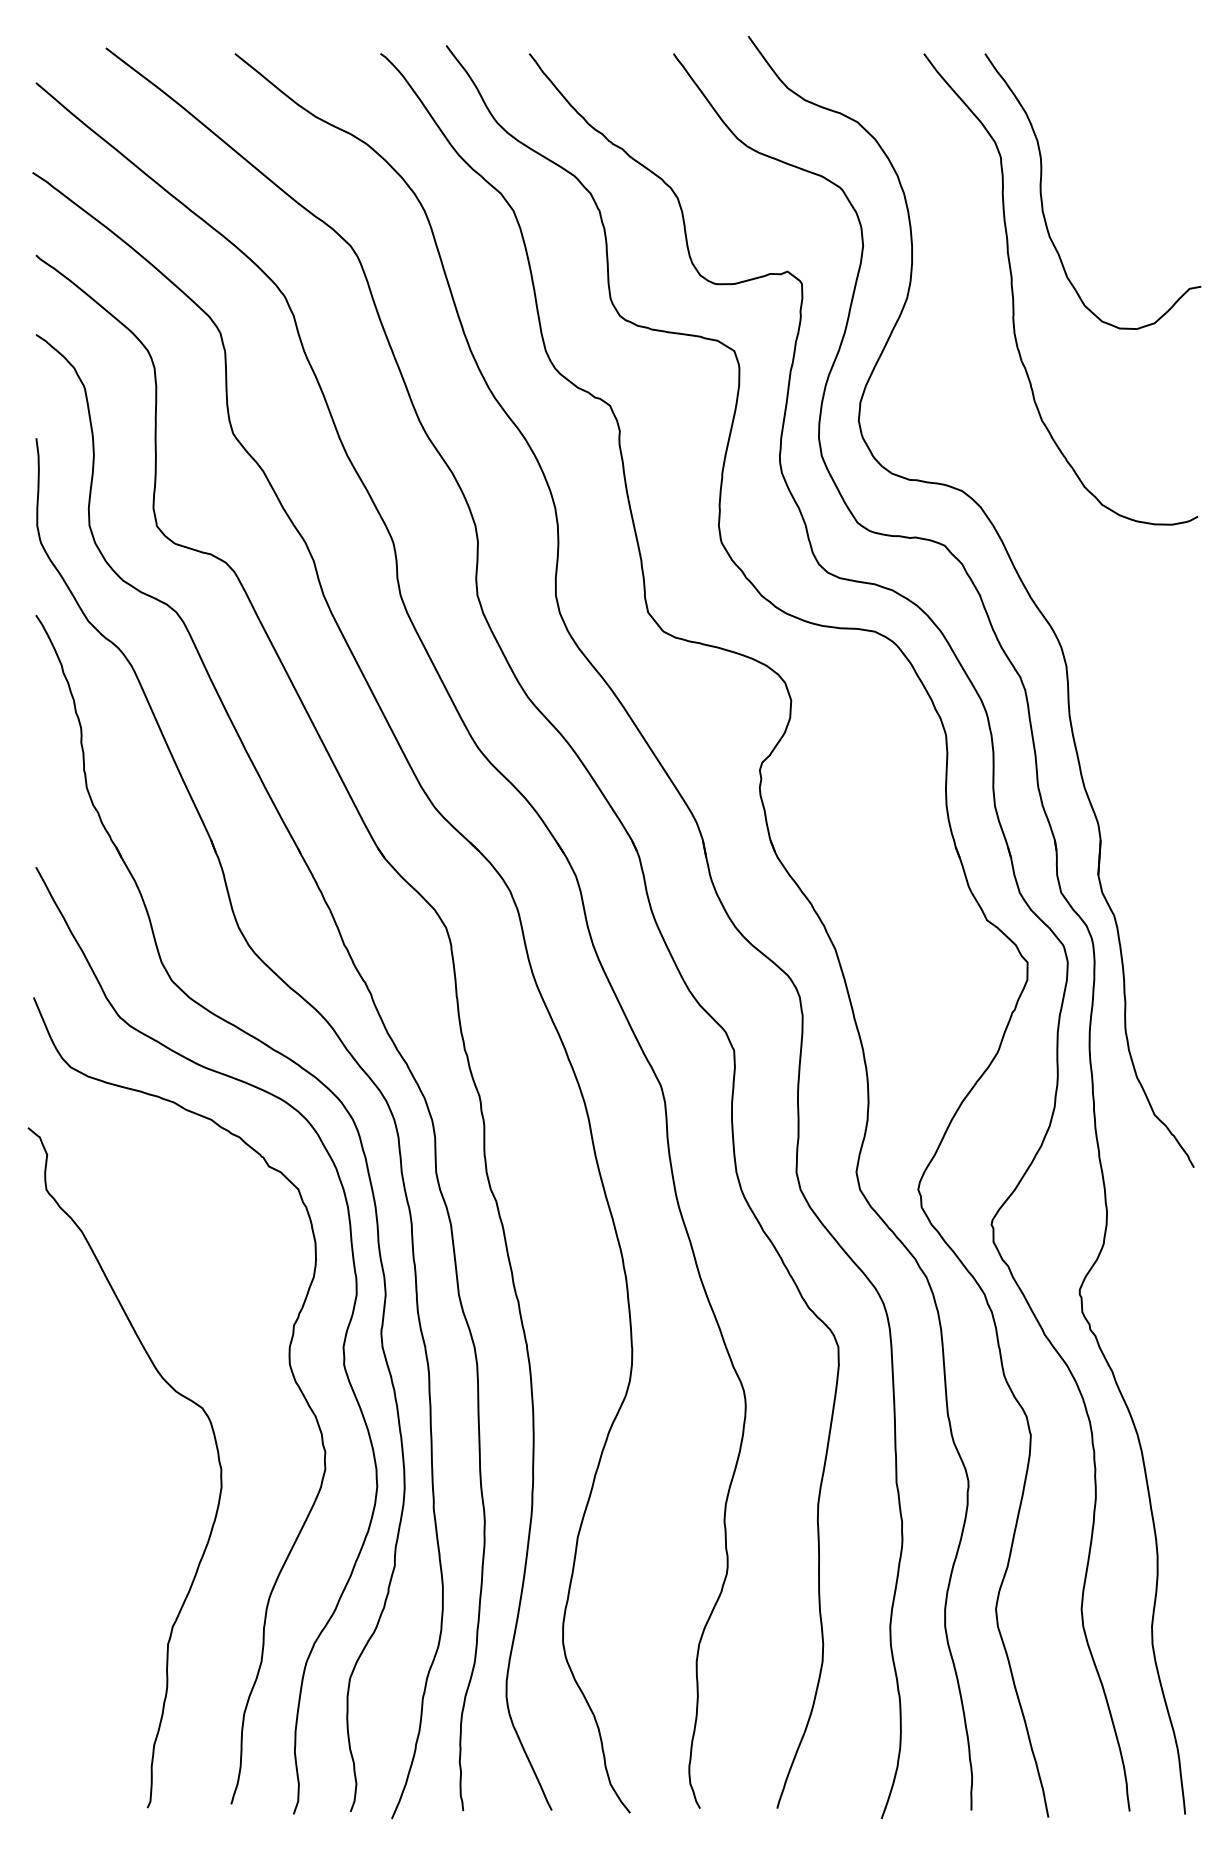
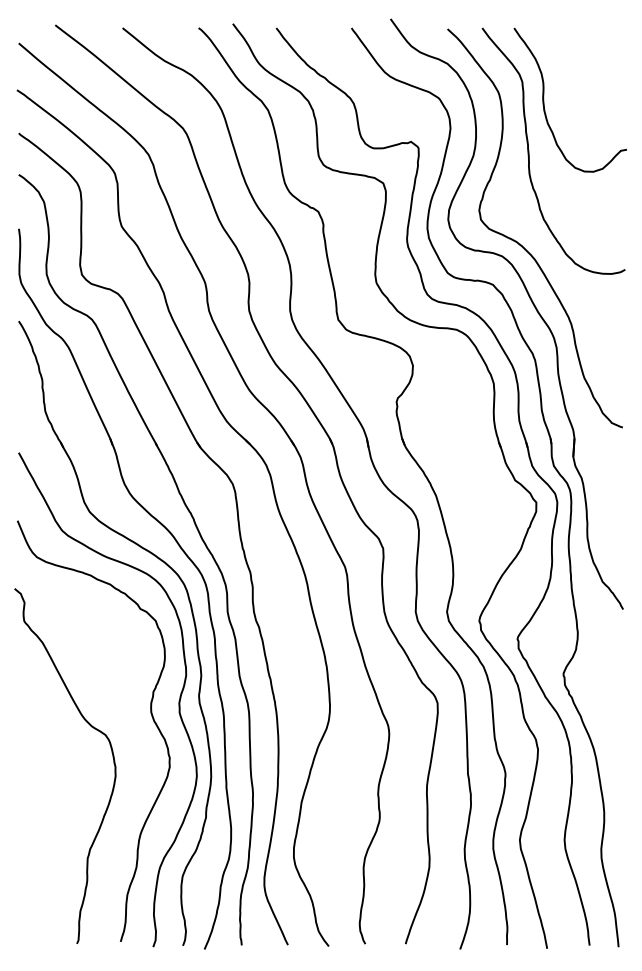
curve: (997, 466) -> (520, 243), added

